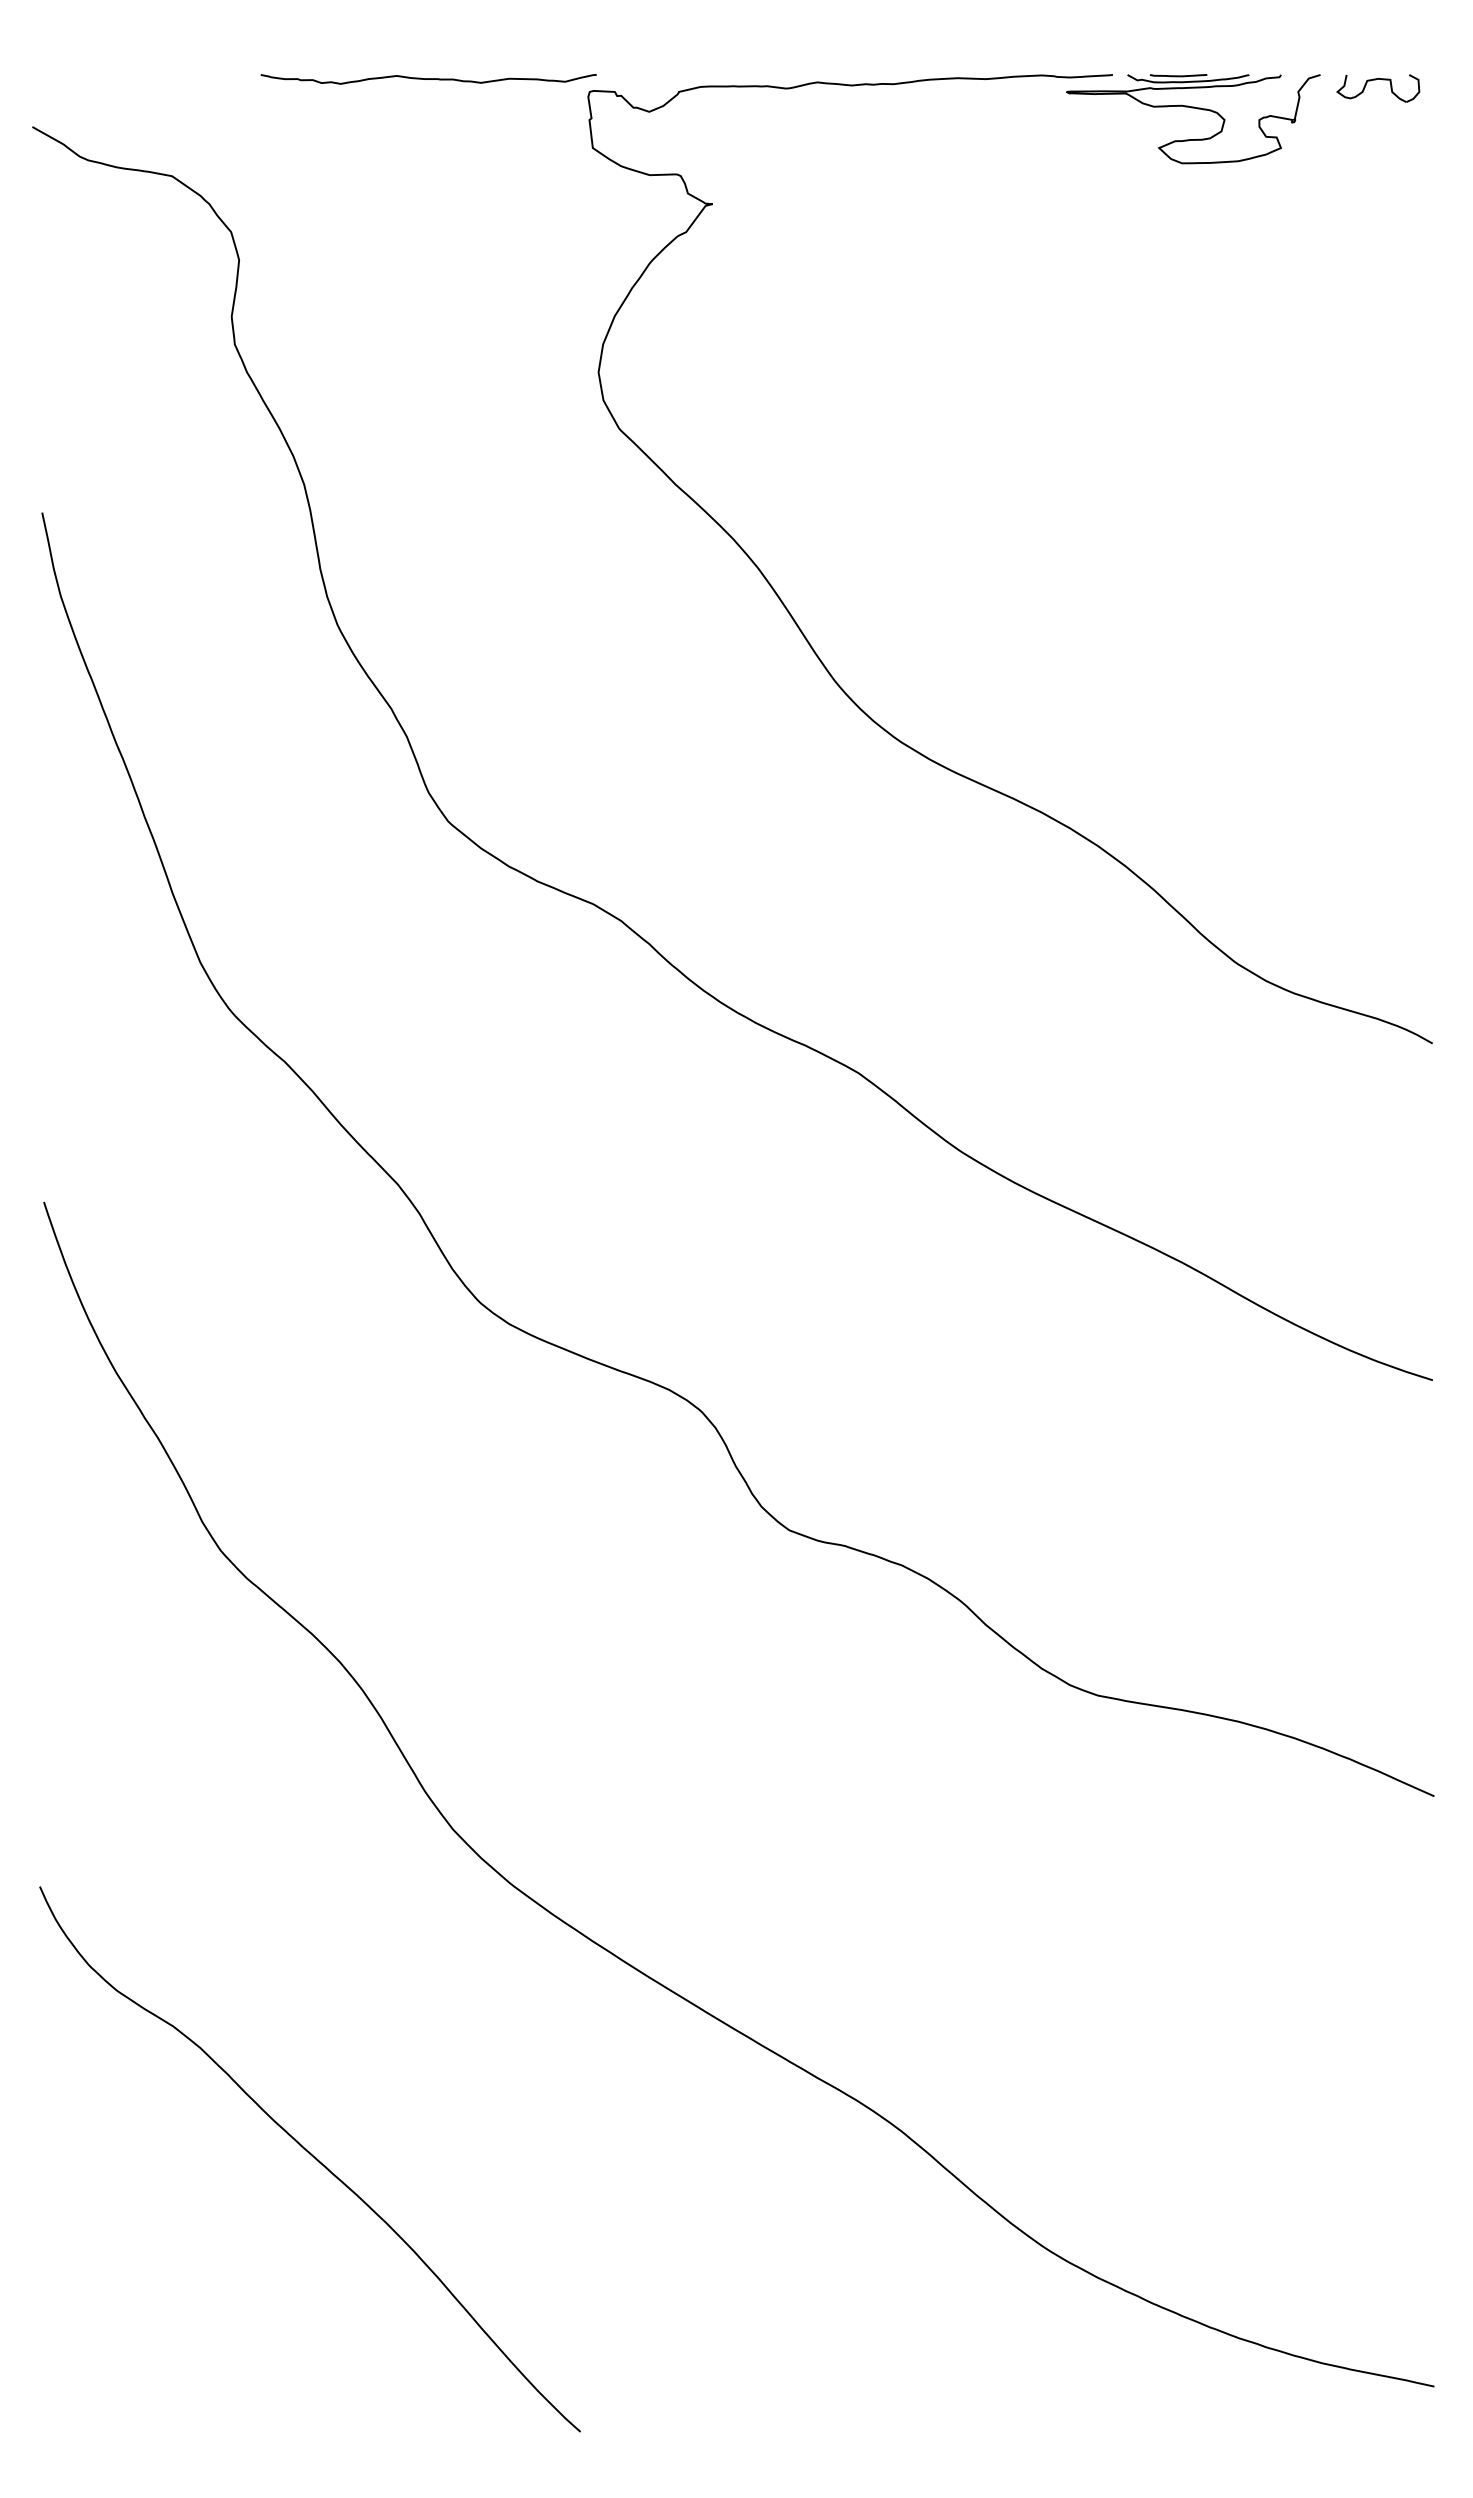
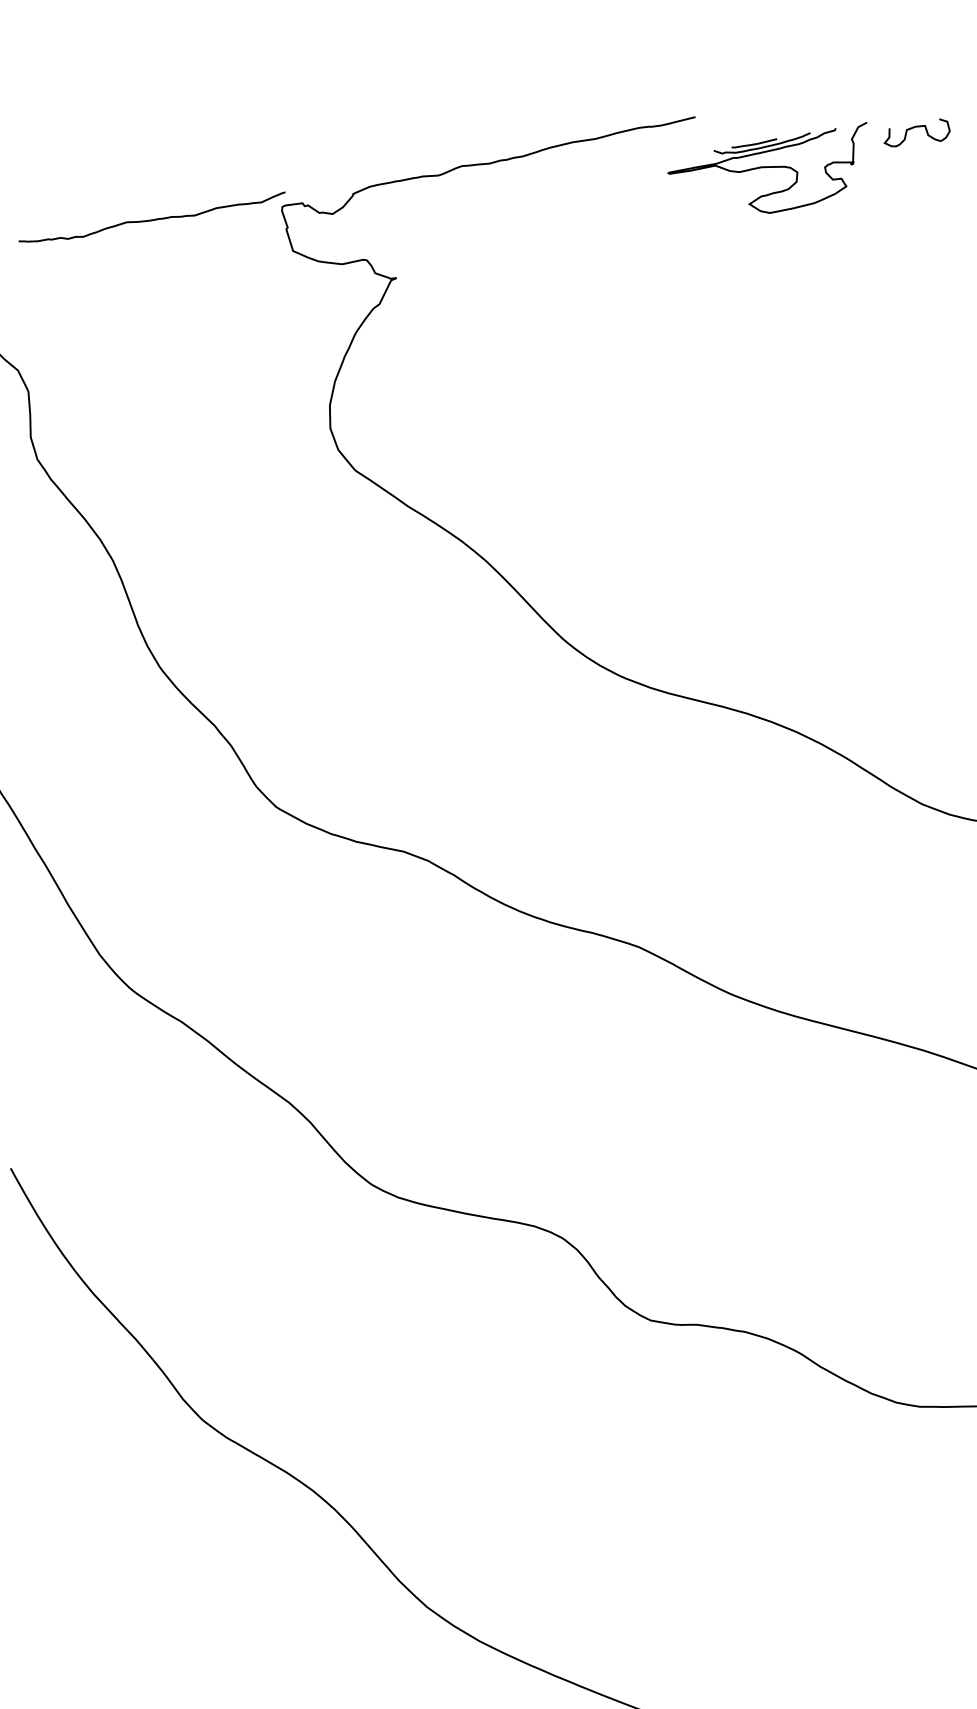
part: (1376, 80) -> (914, 128), moved
part: (1197, 109) -> (774, 167), moved

